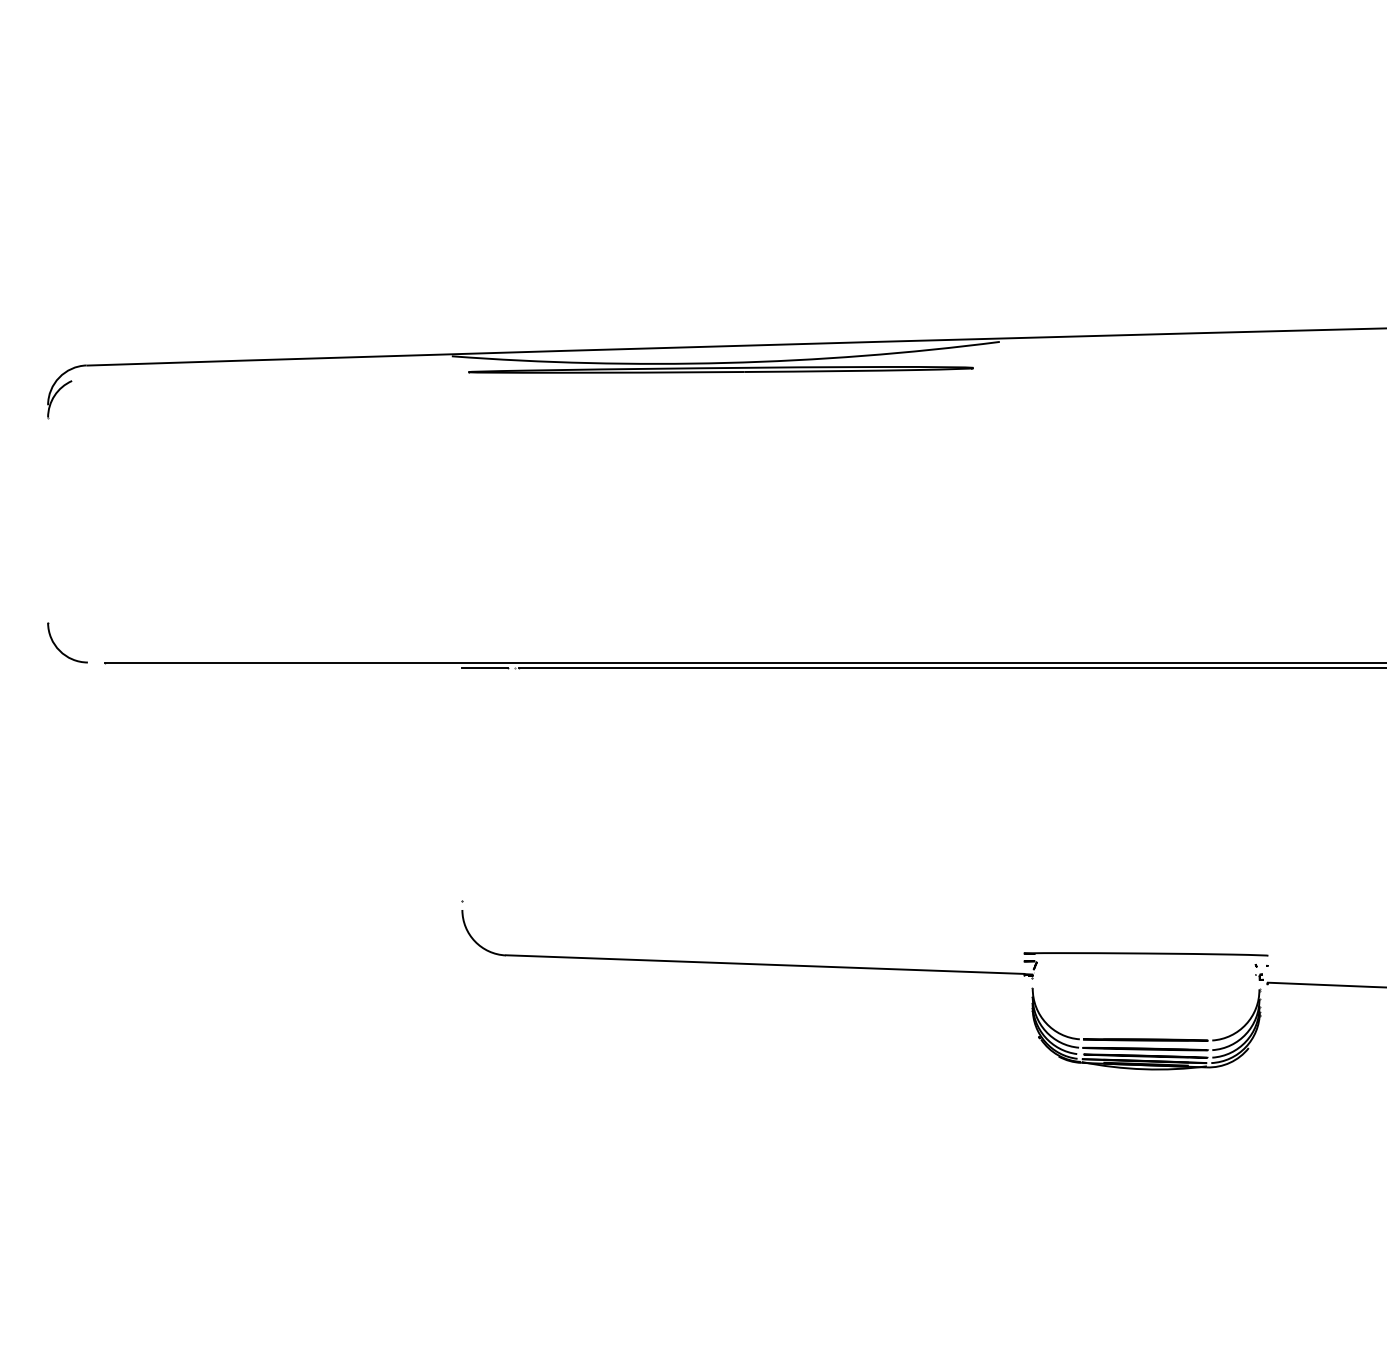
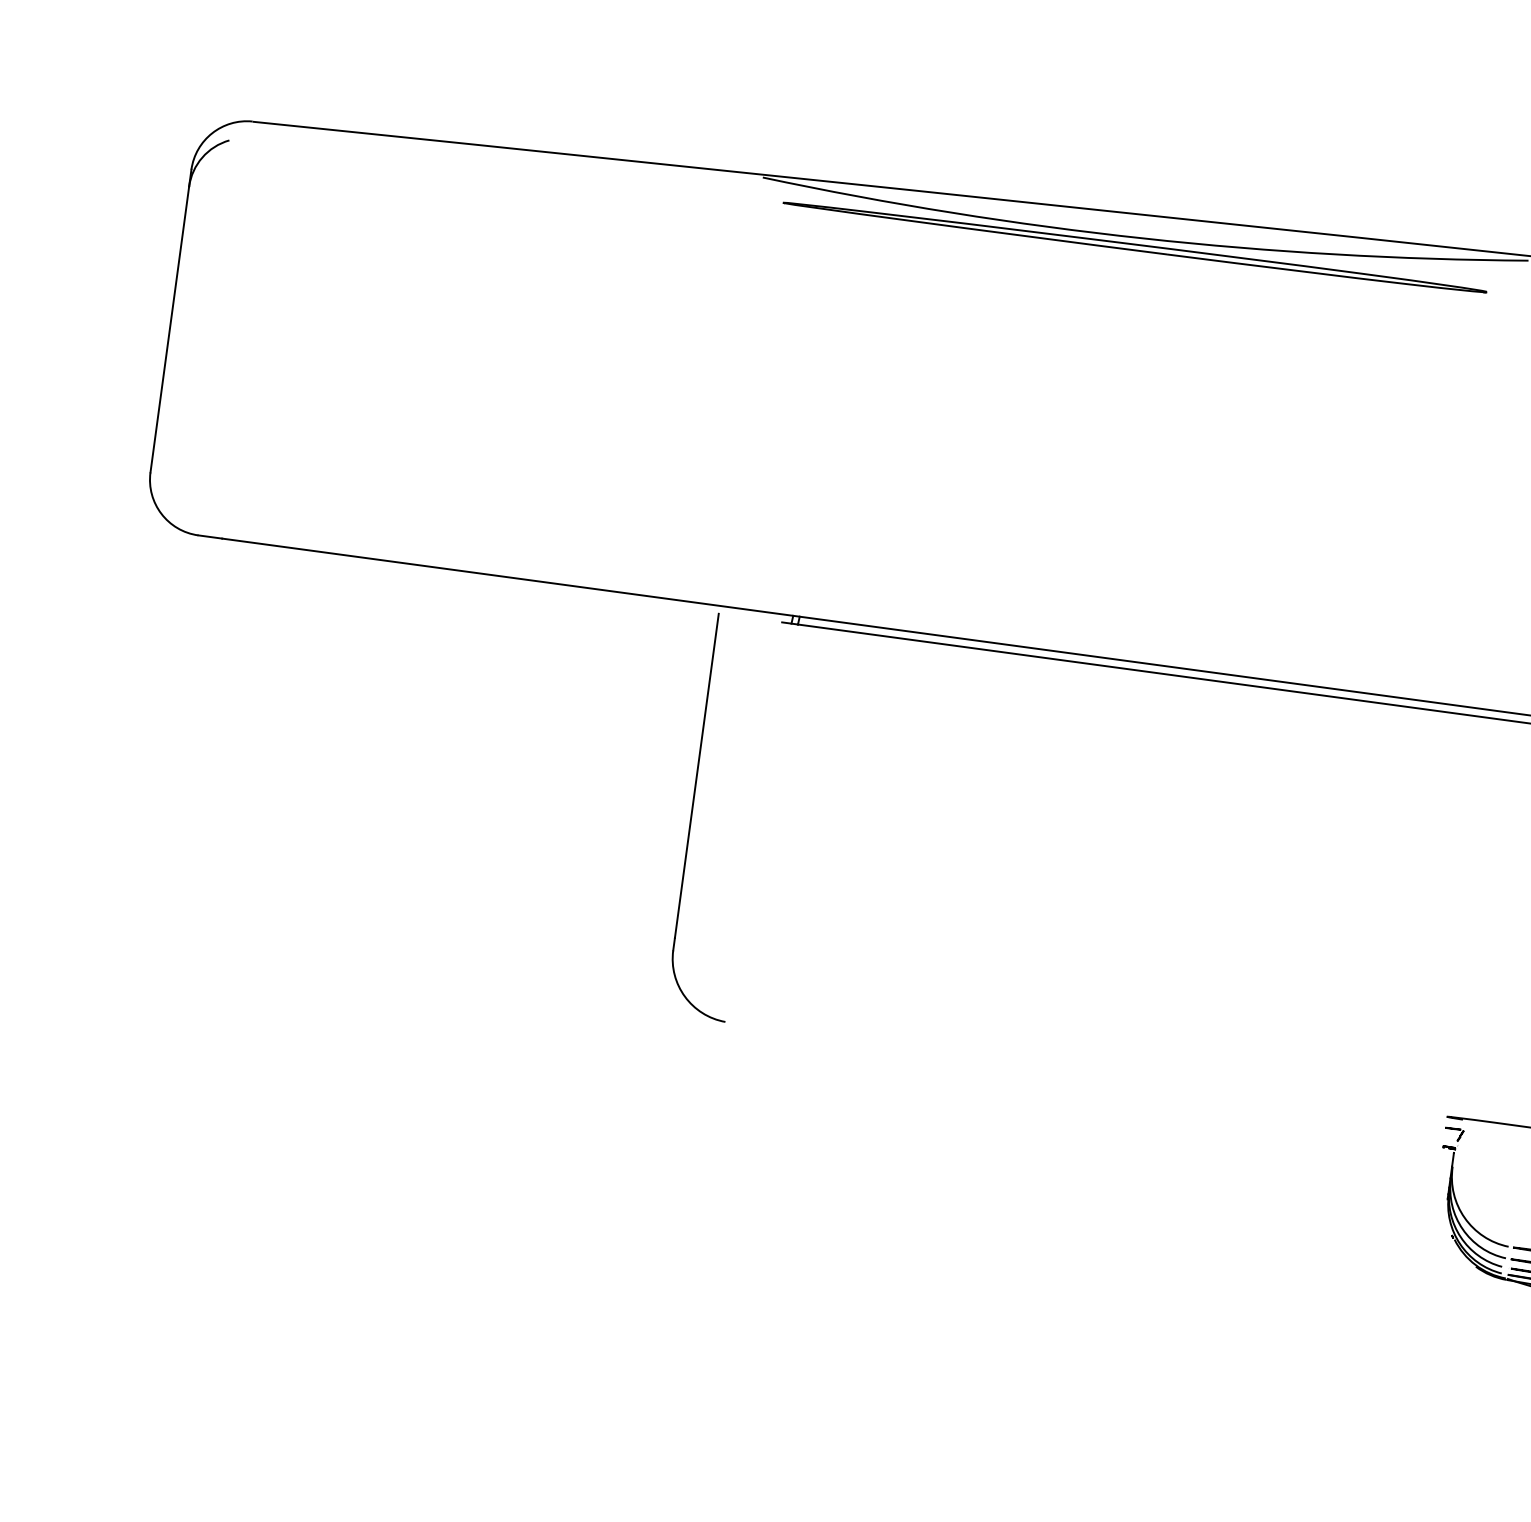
line: (484, 668) -> (749, 618), removed
line: (765, 964) -> (1085, 1083), removed

